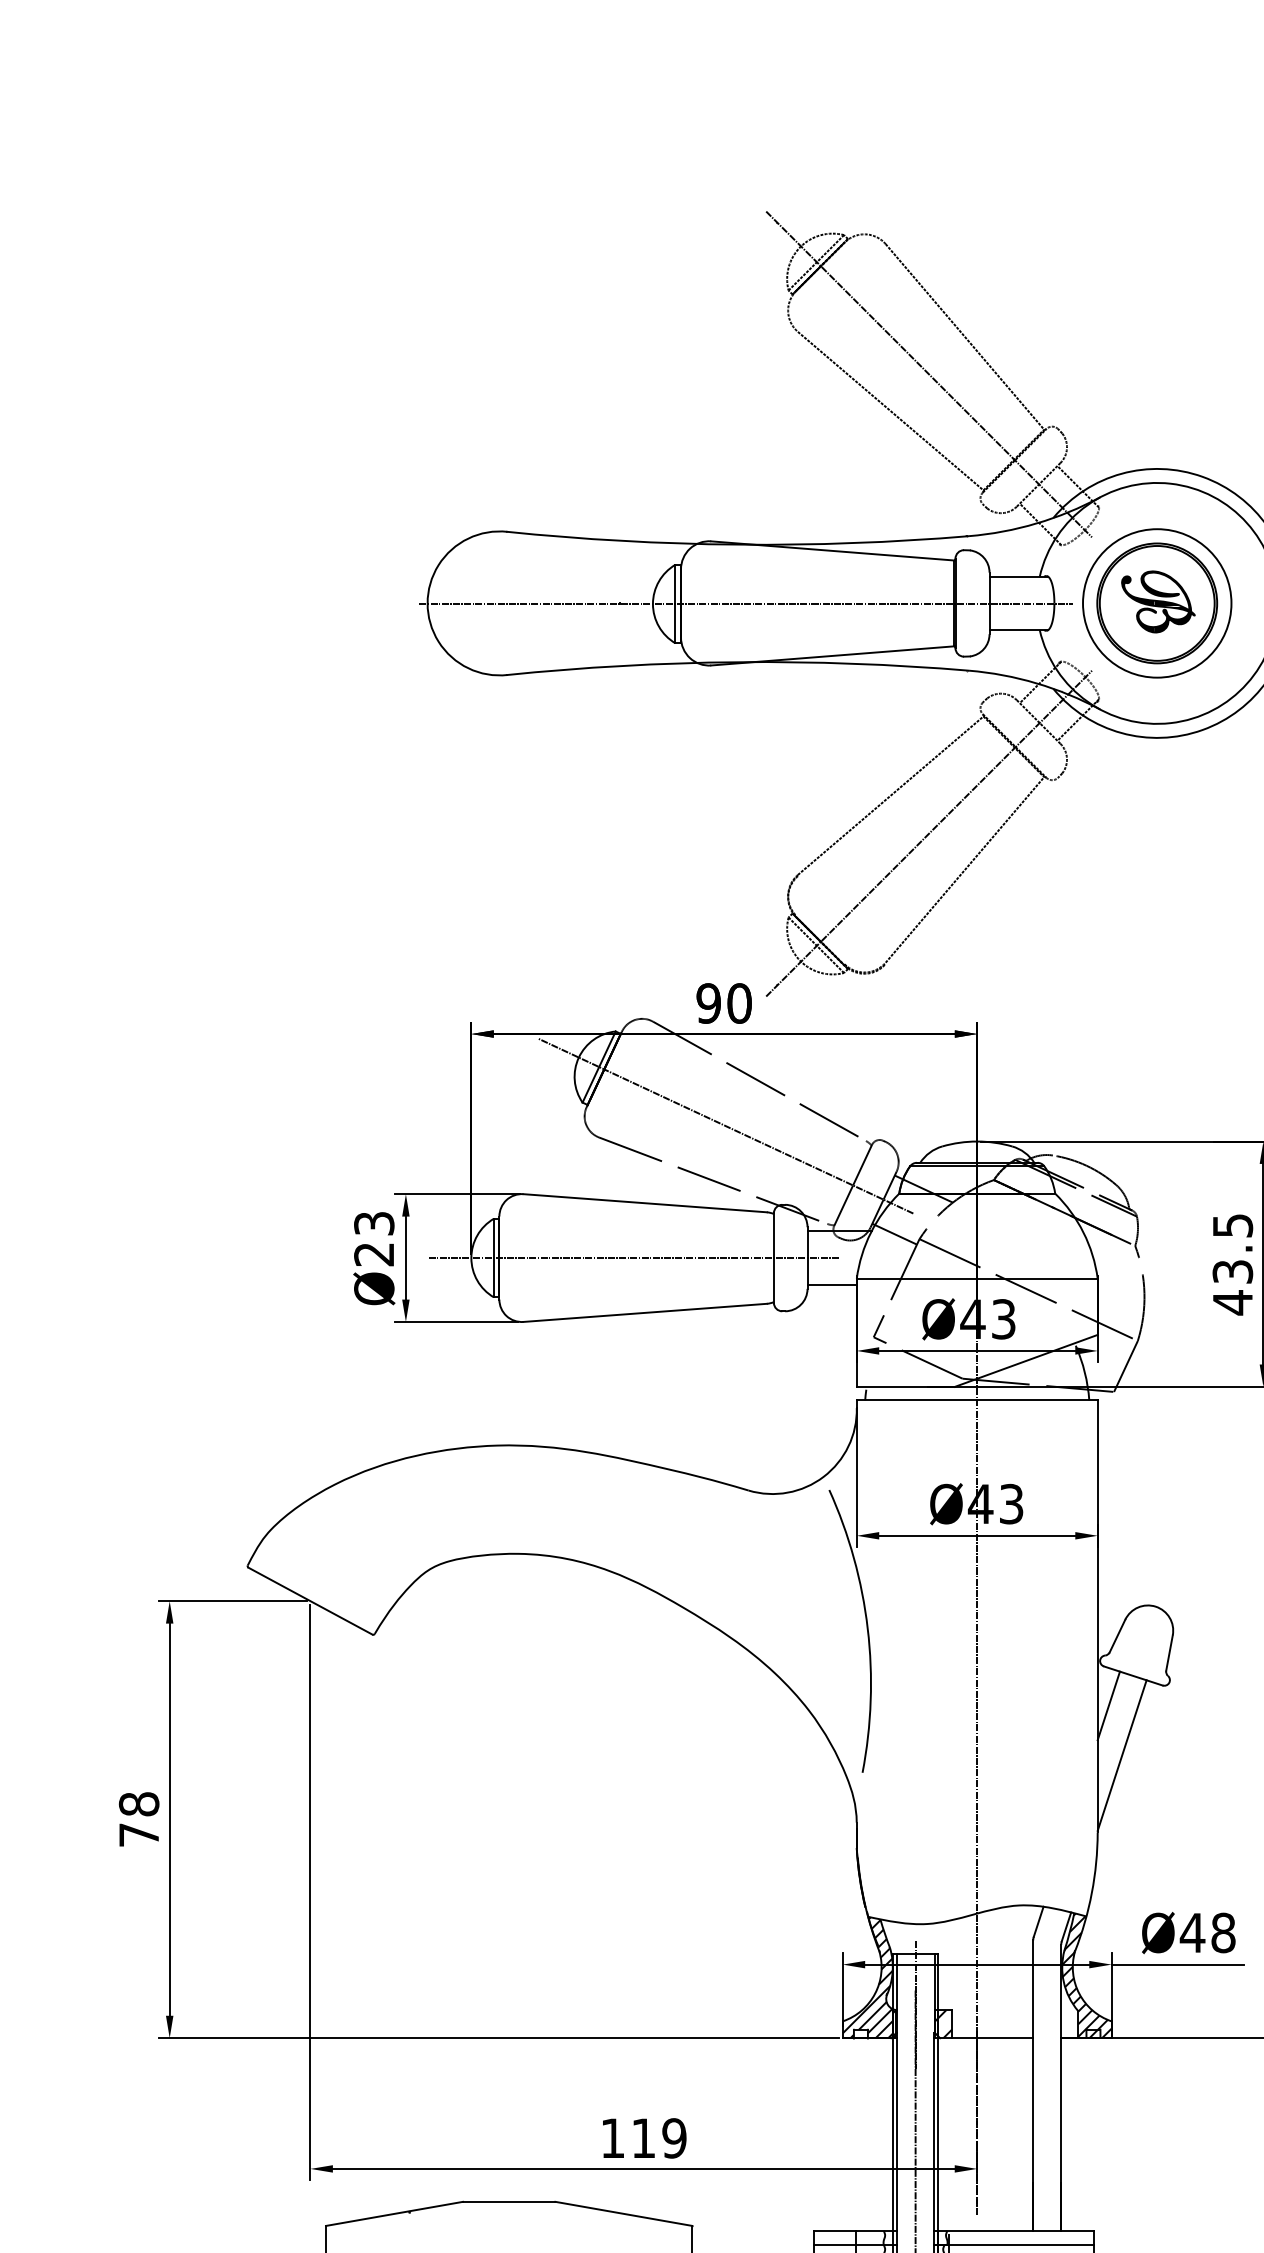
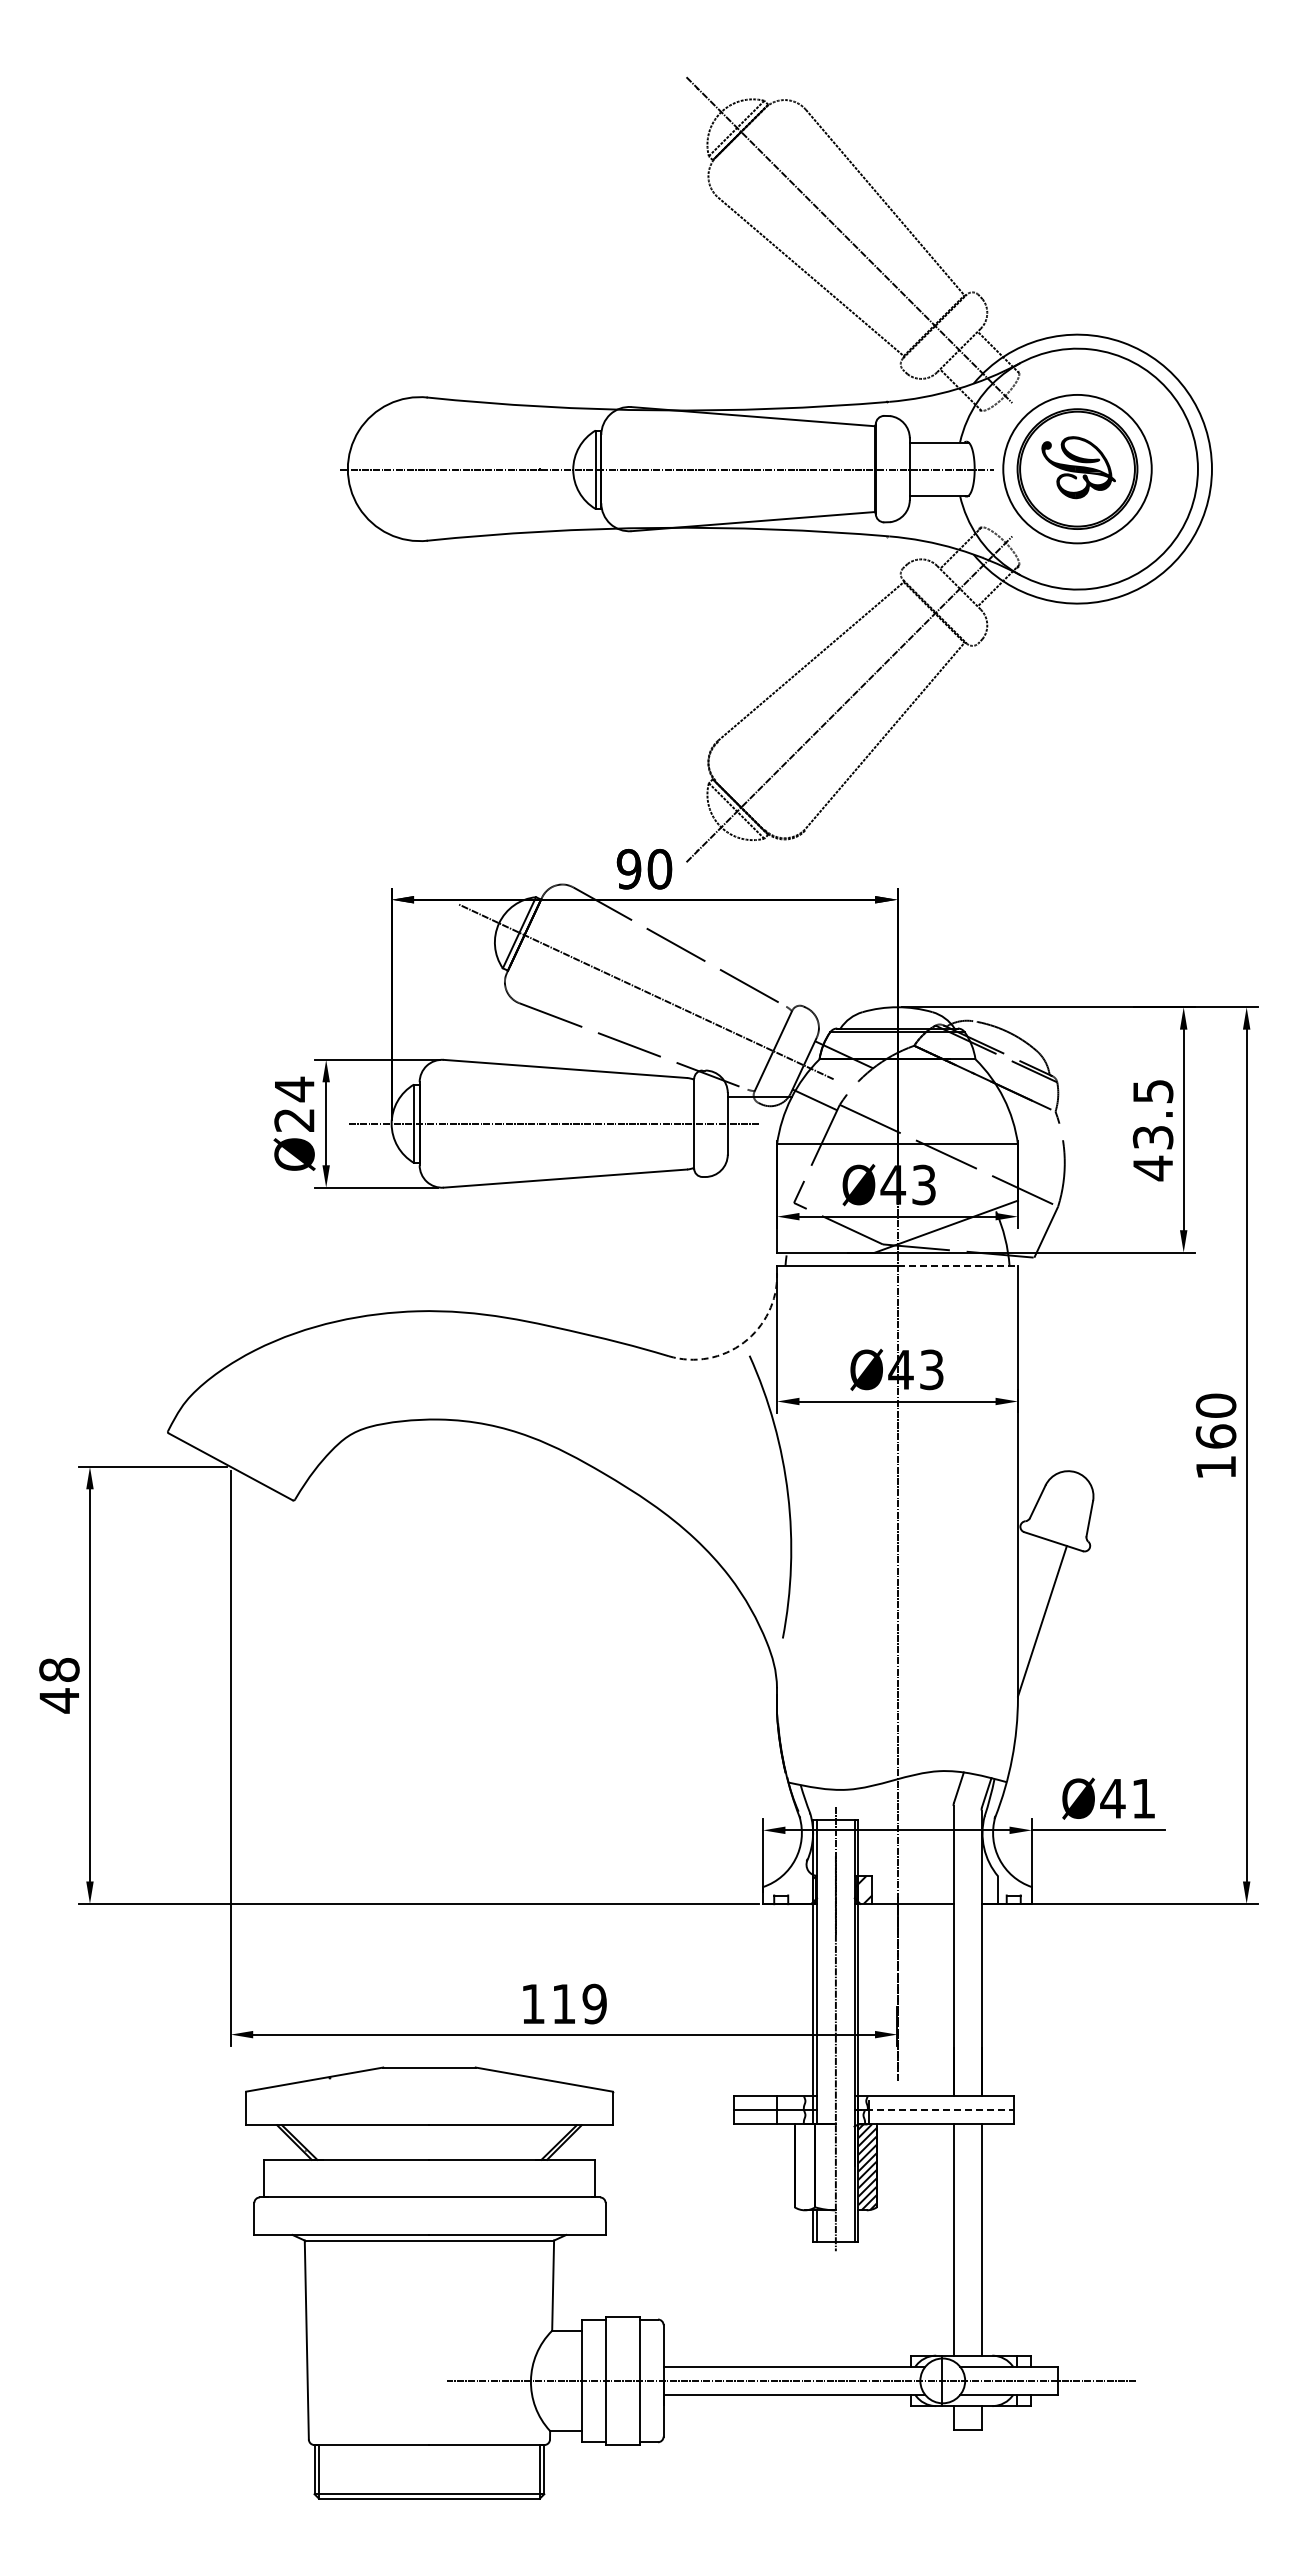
text: (374, 1223) -> (294, 1089), Ø23 -> Ø24
line: (832, 1284) -> (752, 1150), removed
line: (1038, 1400) -> (958, 1266), solid -> dashed
arc: (823, 1476) -> (743, 1342), solid -> dashed
line: (1108, 1705) -> (1028, 1571), removed
text: (138, 1834) -> (58, 1700), 78 -> 48
text: (1223, 1932) -> (1143, 1798), Ø48 -> Ø41
hatch: (1086, 1975) -> (1006, 1841), removed
hatch: (868, 1977) -> (788, 1843), removed
line: (1014, 2244) -> (934, 2110), solid -> dashed

